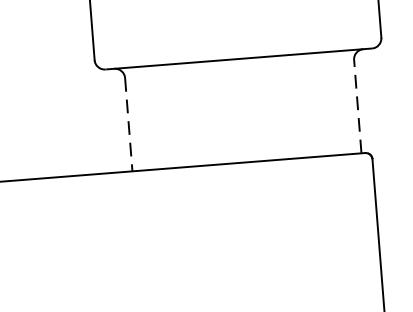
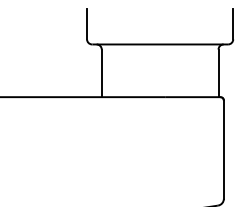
line: (357, 106) -> (218, 73), dashed -> solid
line: (128, 124) -> (101, 73), dashed -> solid

